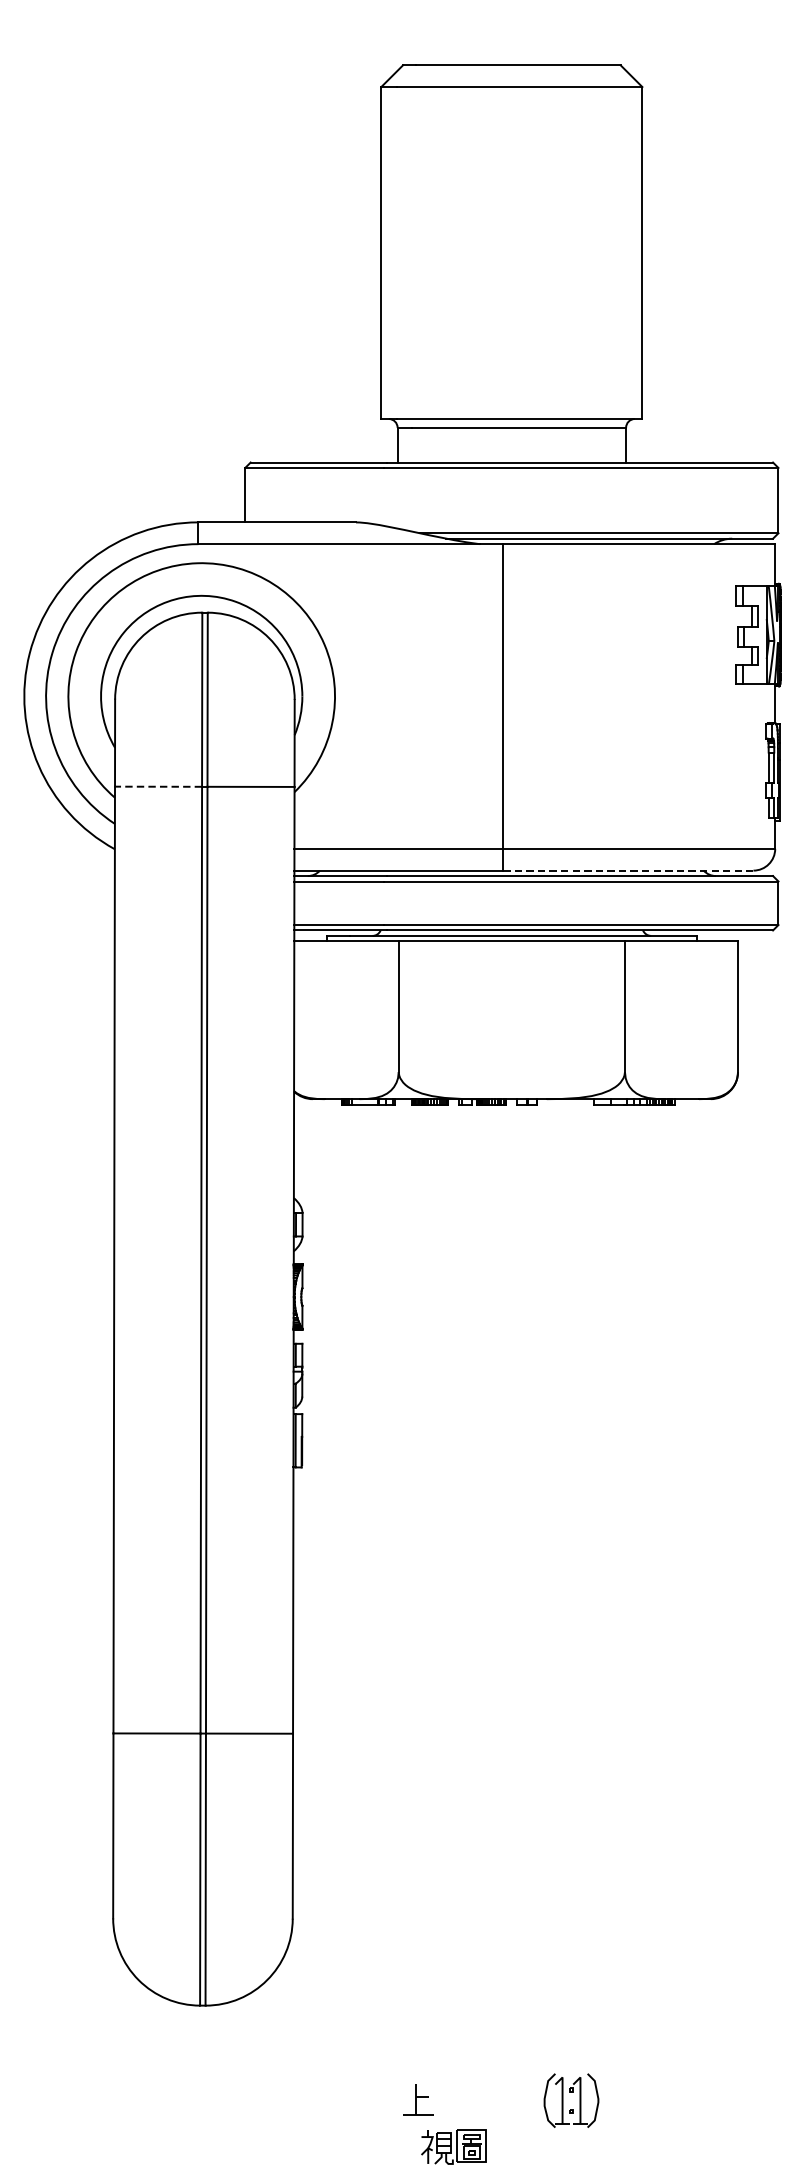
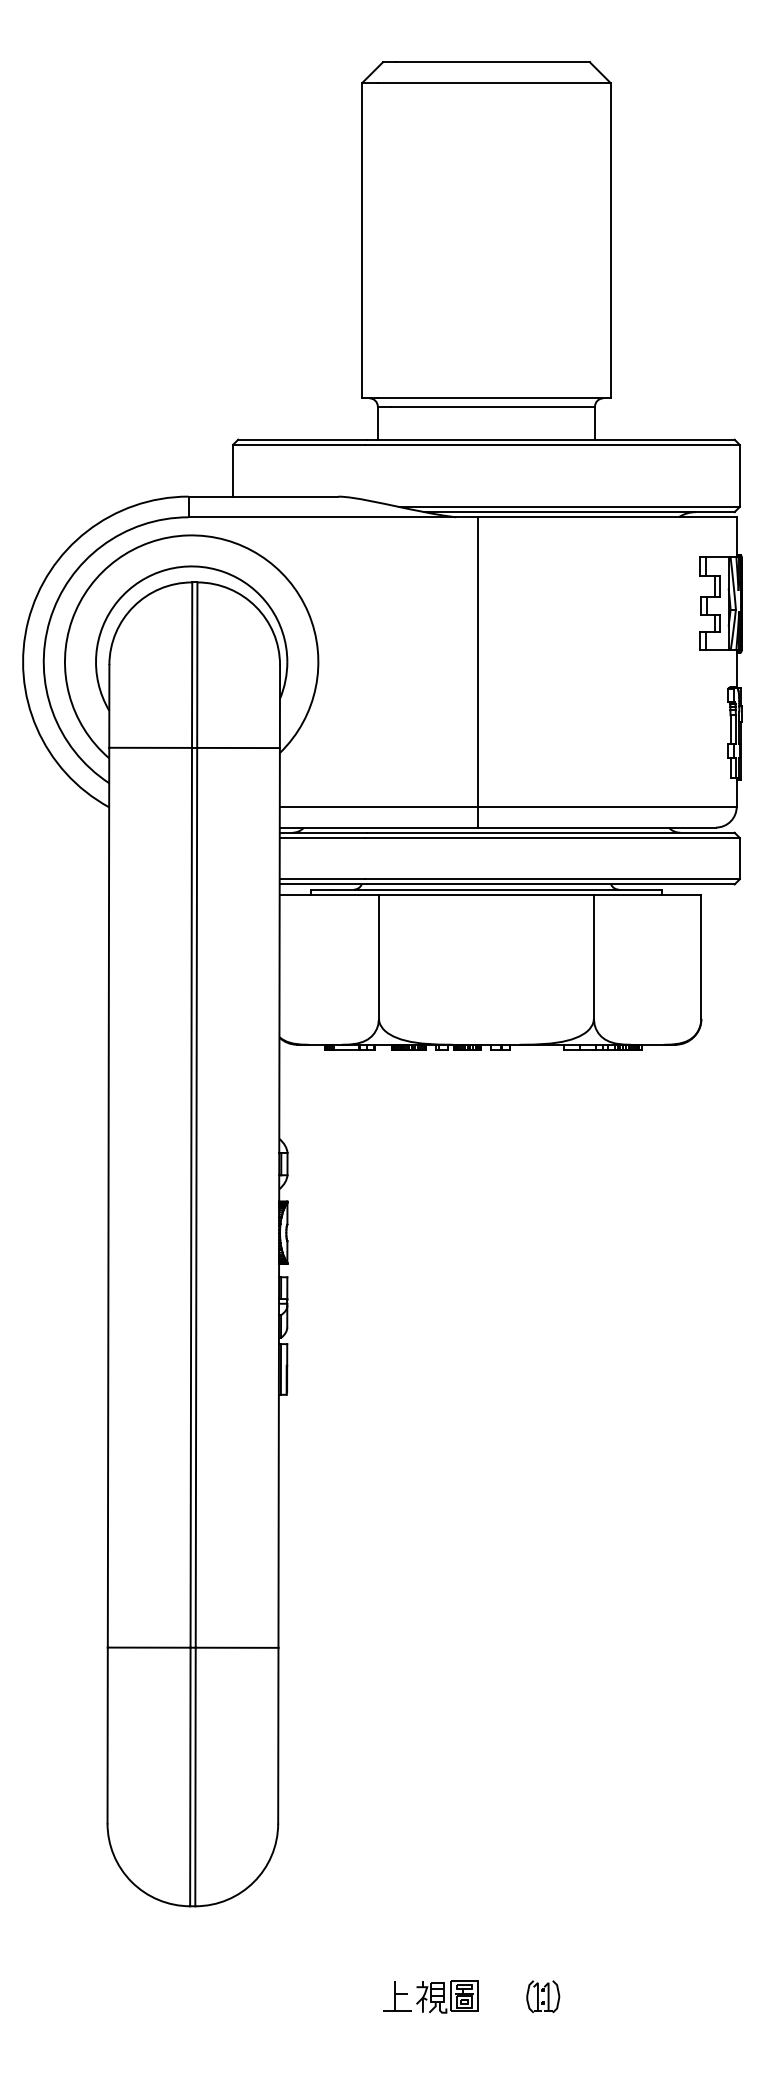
line: (158, 786) -> (150, 747), dashed -> solid
line: (628, 870) -> (597, 827), dashed -> solid
part: (571, 2100) -> (543, 1996), size x0.62
part: (454, 2146) -> (447, 1996), moved

